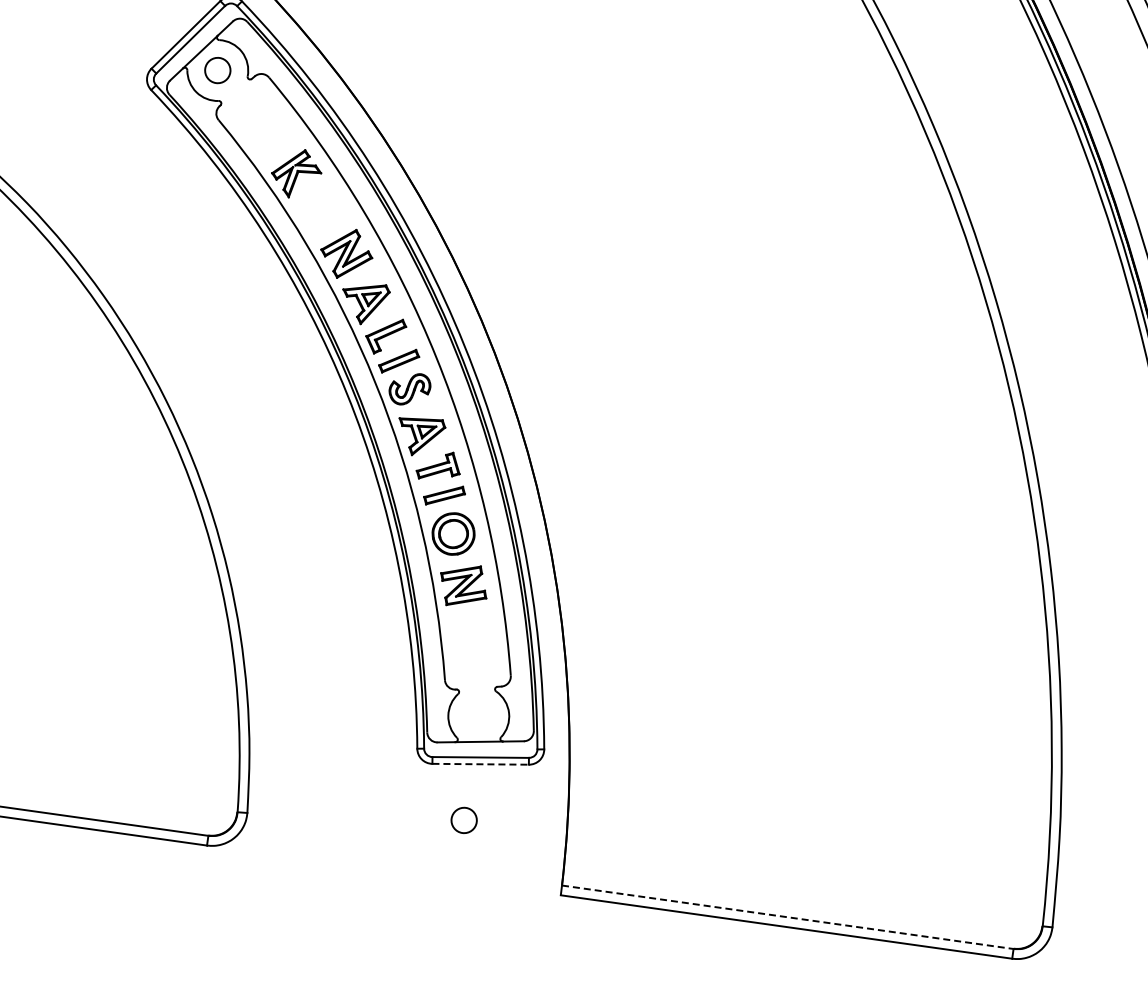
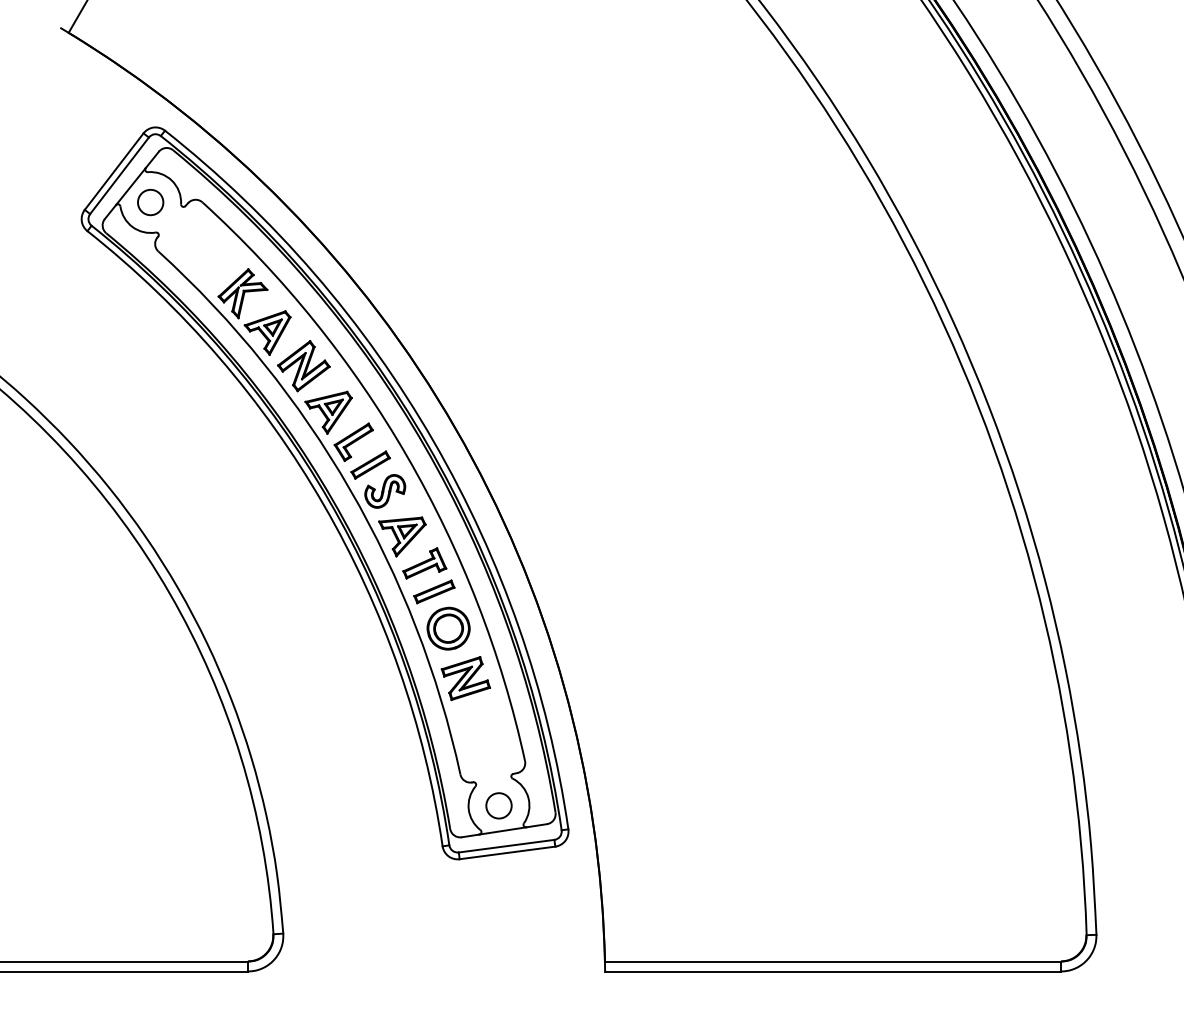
part: (315, 215) -> (267, 332), added
line: (481, 763) -> (508, 852), dashed -> solid
circle: (463, 820) -> (498, 805), moved
line: (788, 917) -> (833, 961), dashed -> solid

